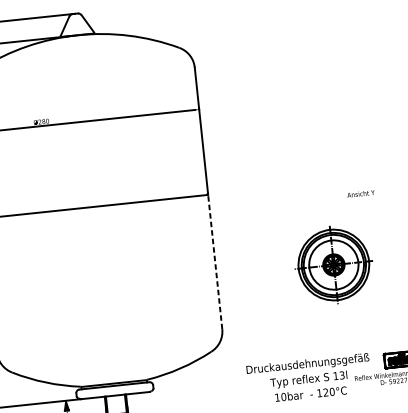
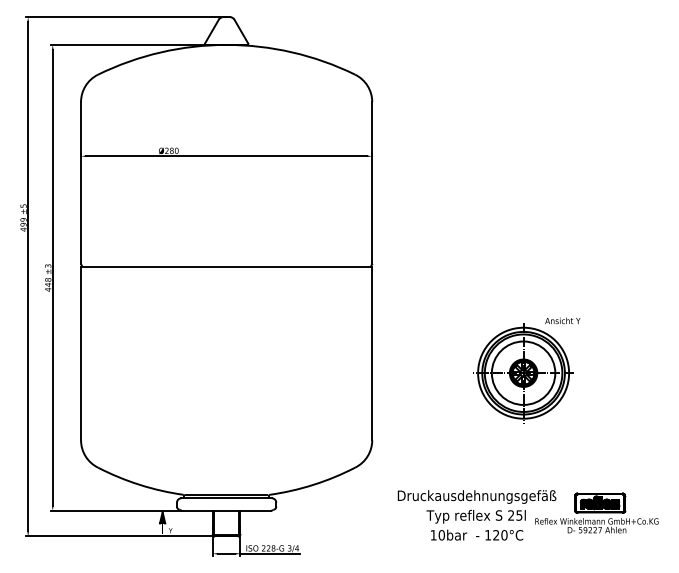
text: (360, 193) -> (562, 320), moved
line: (215, 262) -> (372, 353), dashed -> solid
text: (339, 375) -> (515, 515), 13l -> 25l

